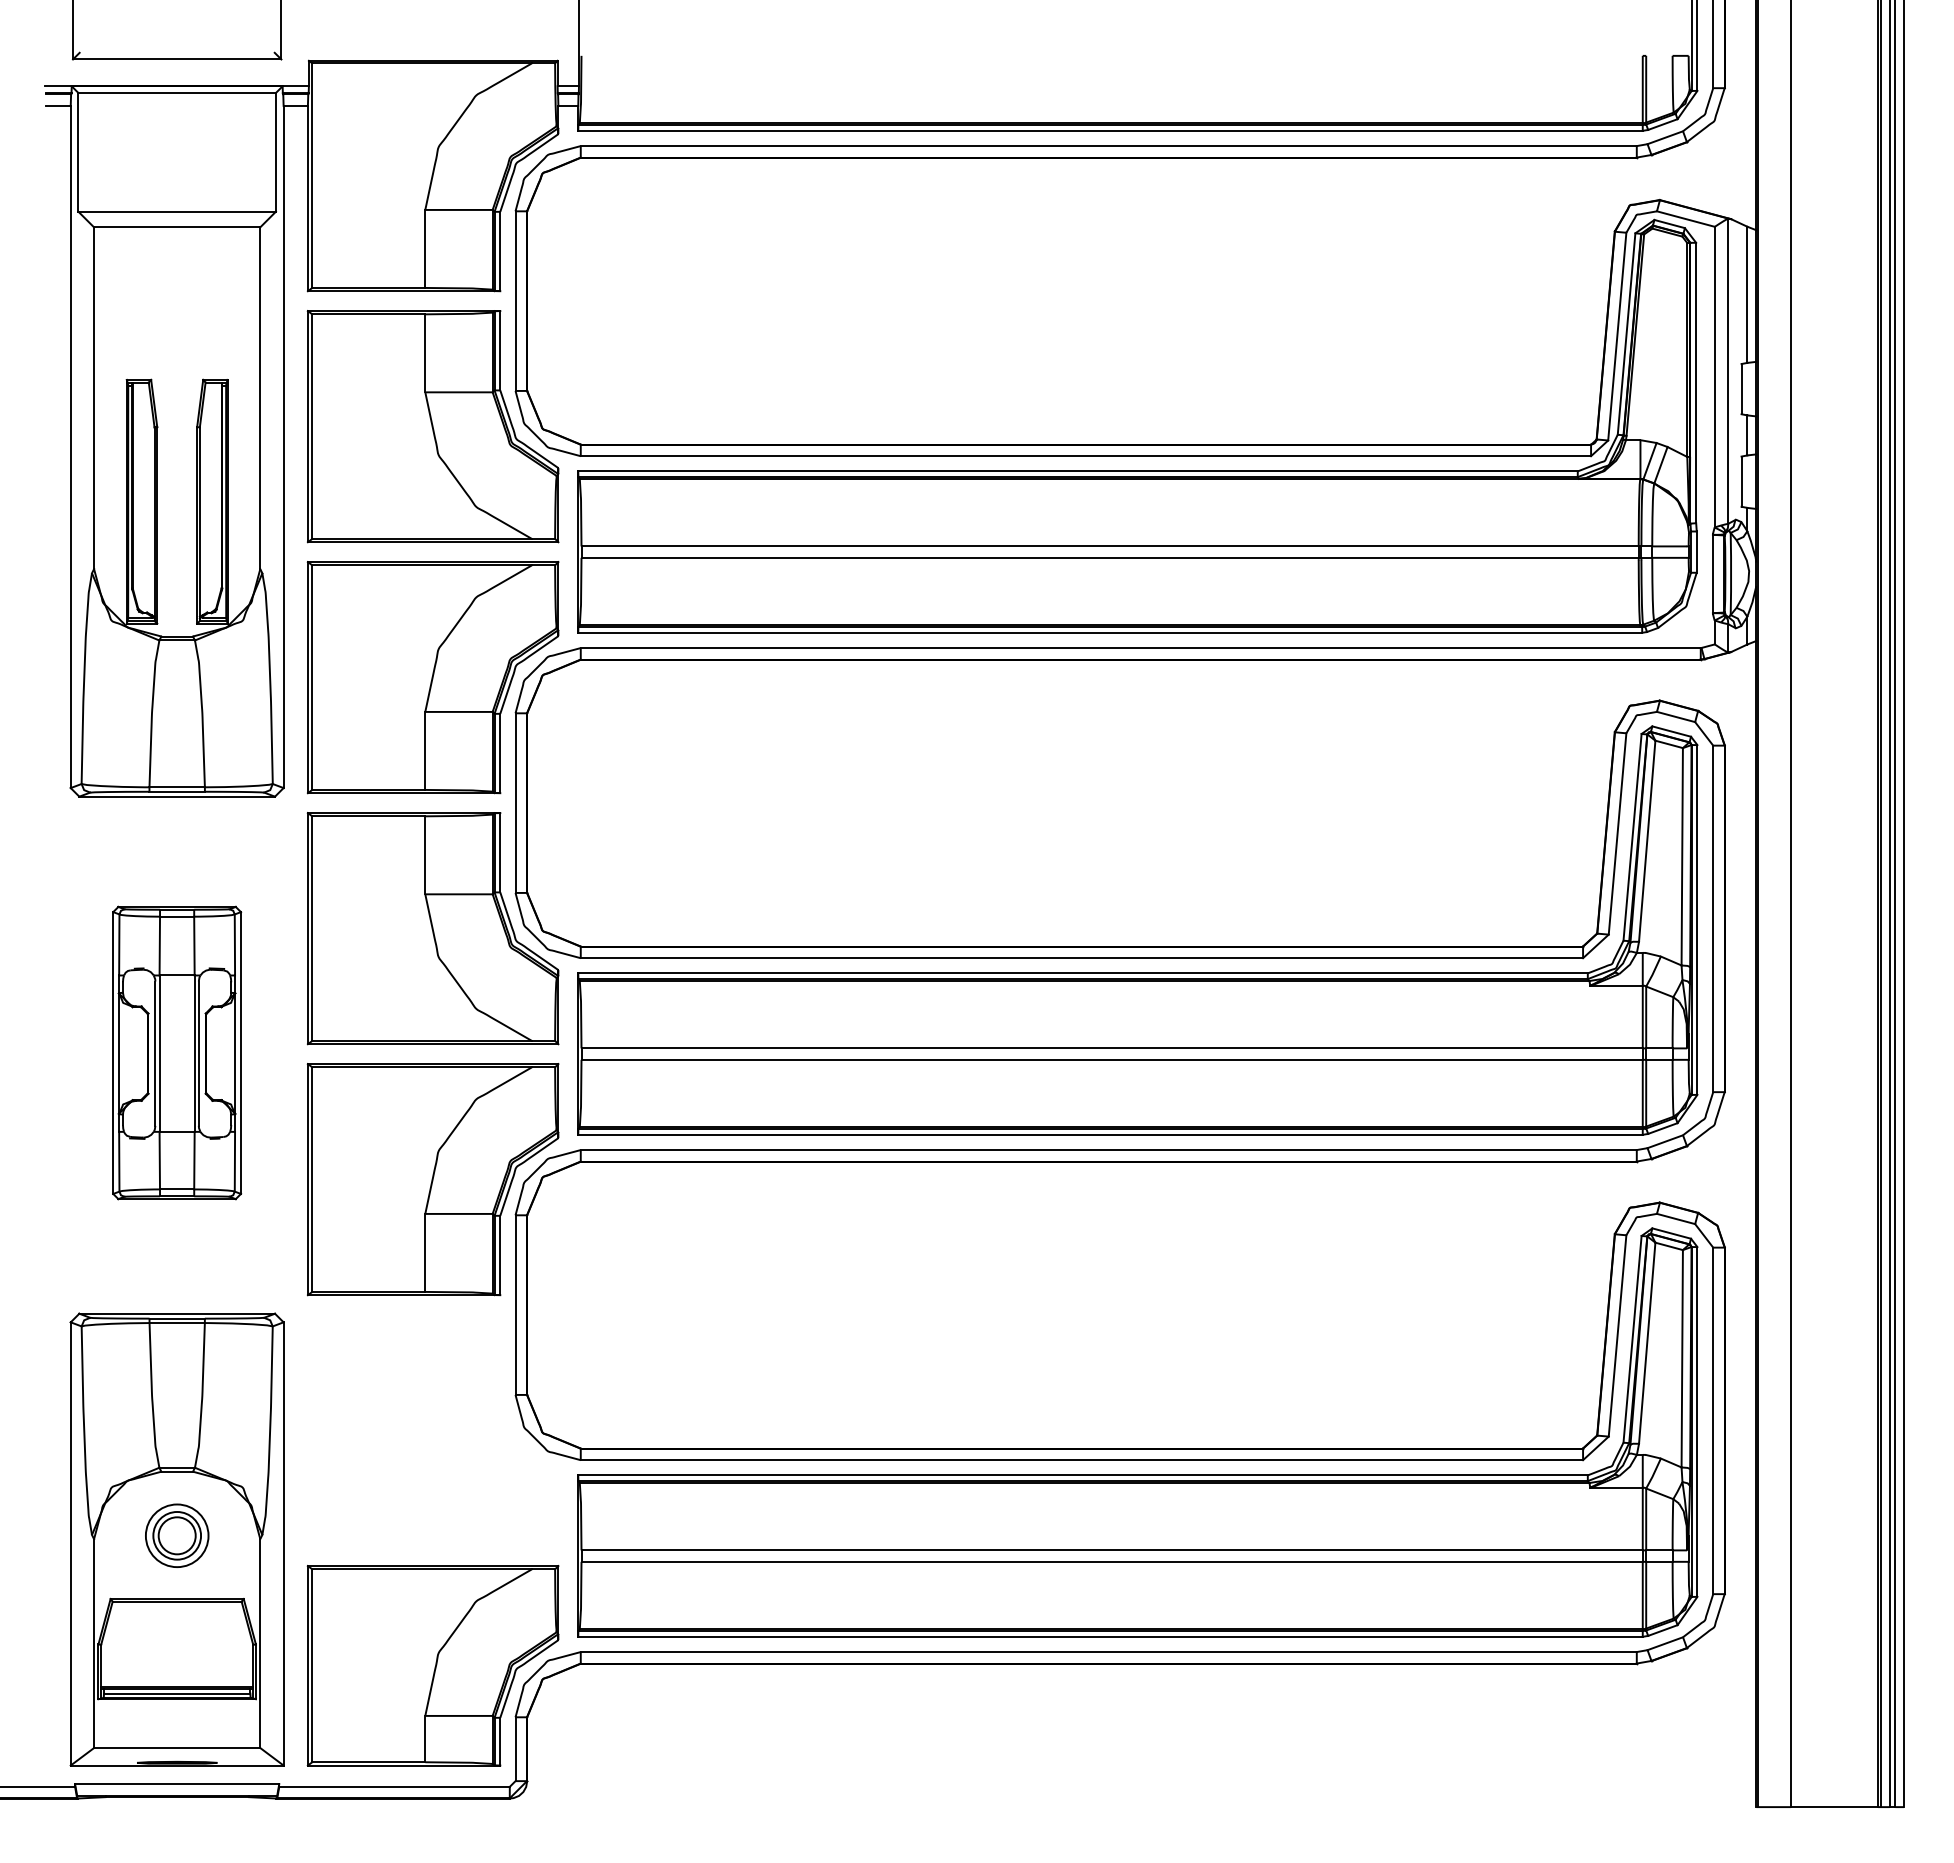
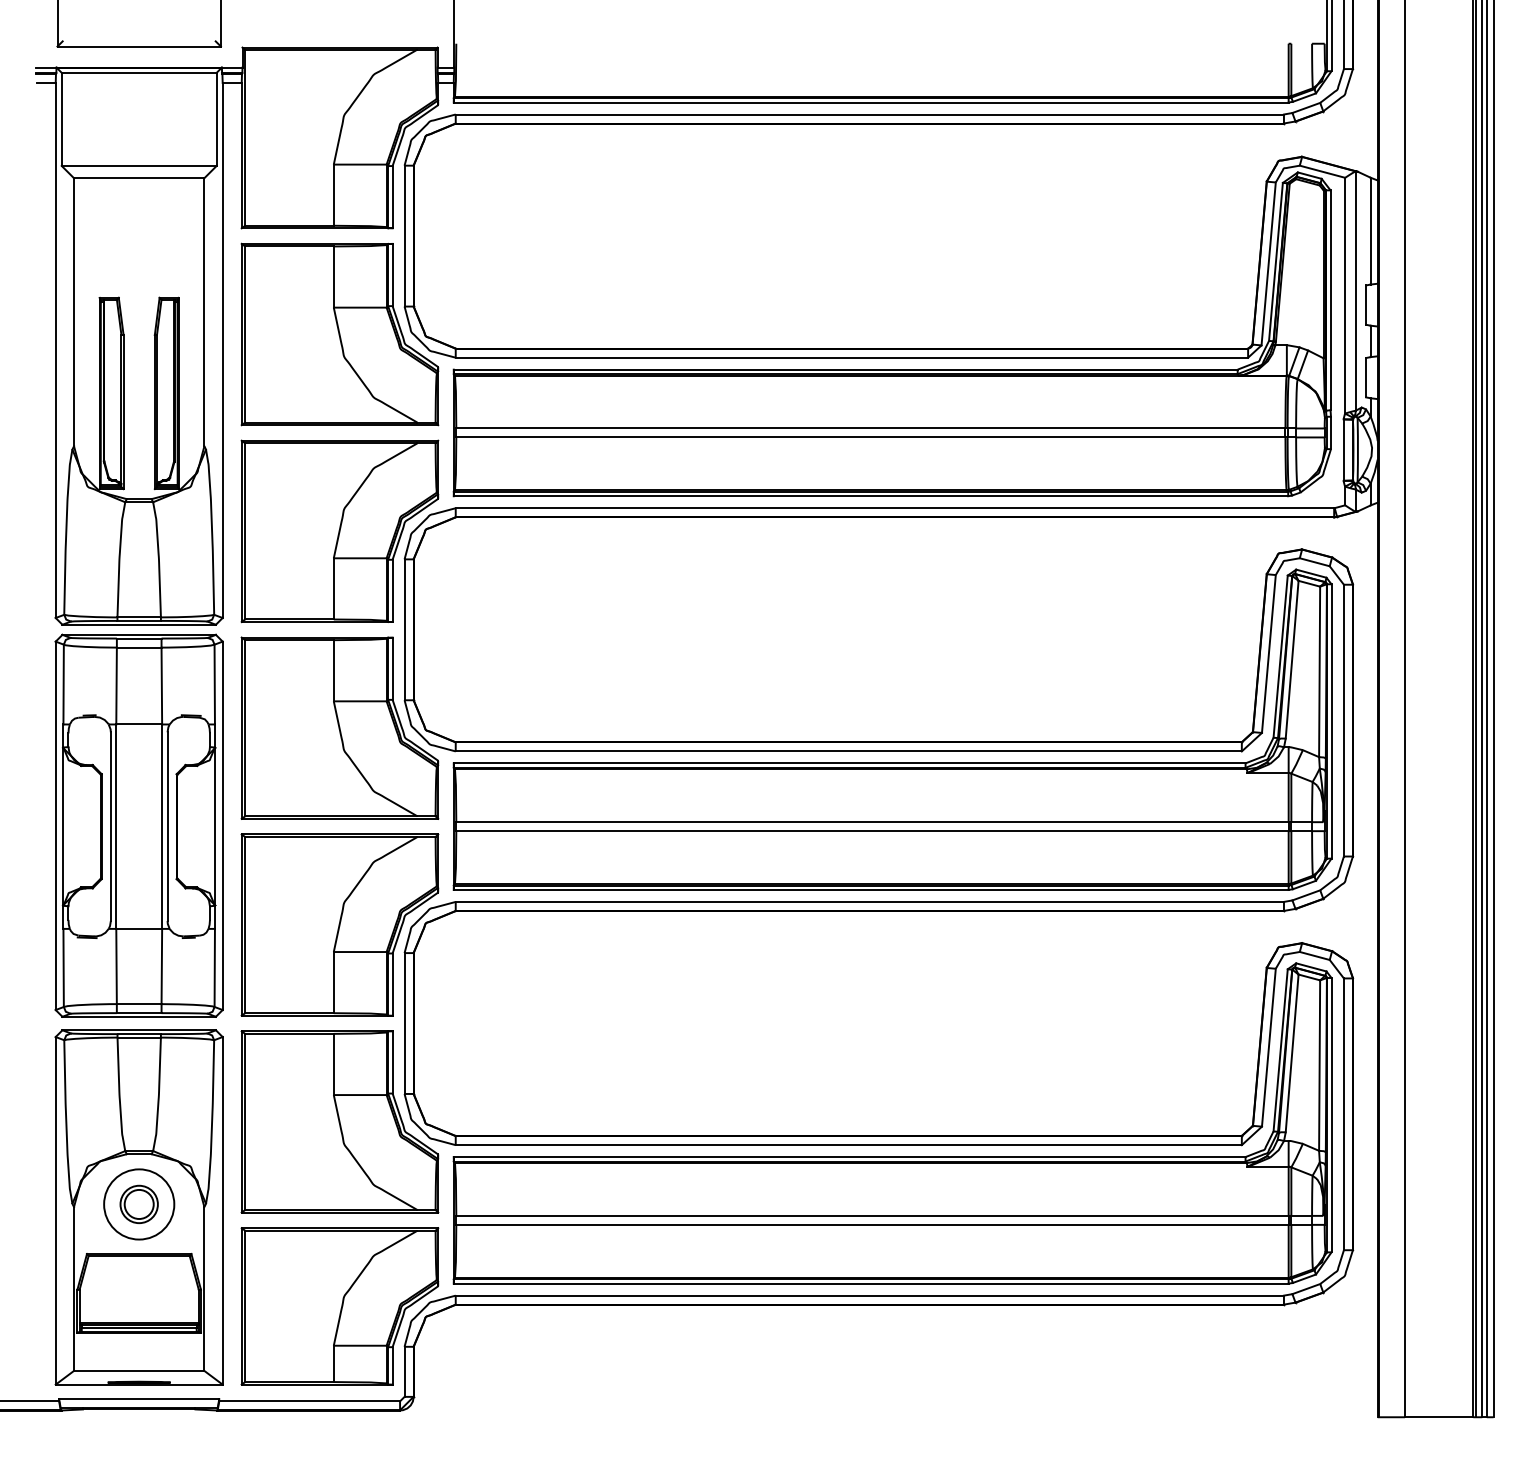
part: (176, 1052) -> (138, 825), size x1.67
part: (432, 1430) -> (339, 1121), added
circle: (176, 1535) -> (138, 1204), size x1.43

